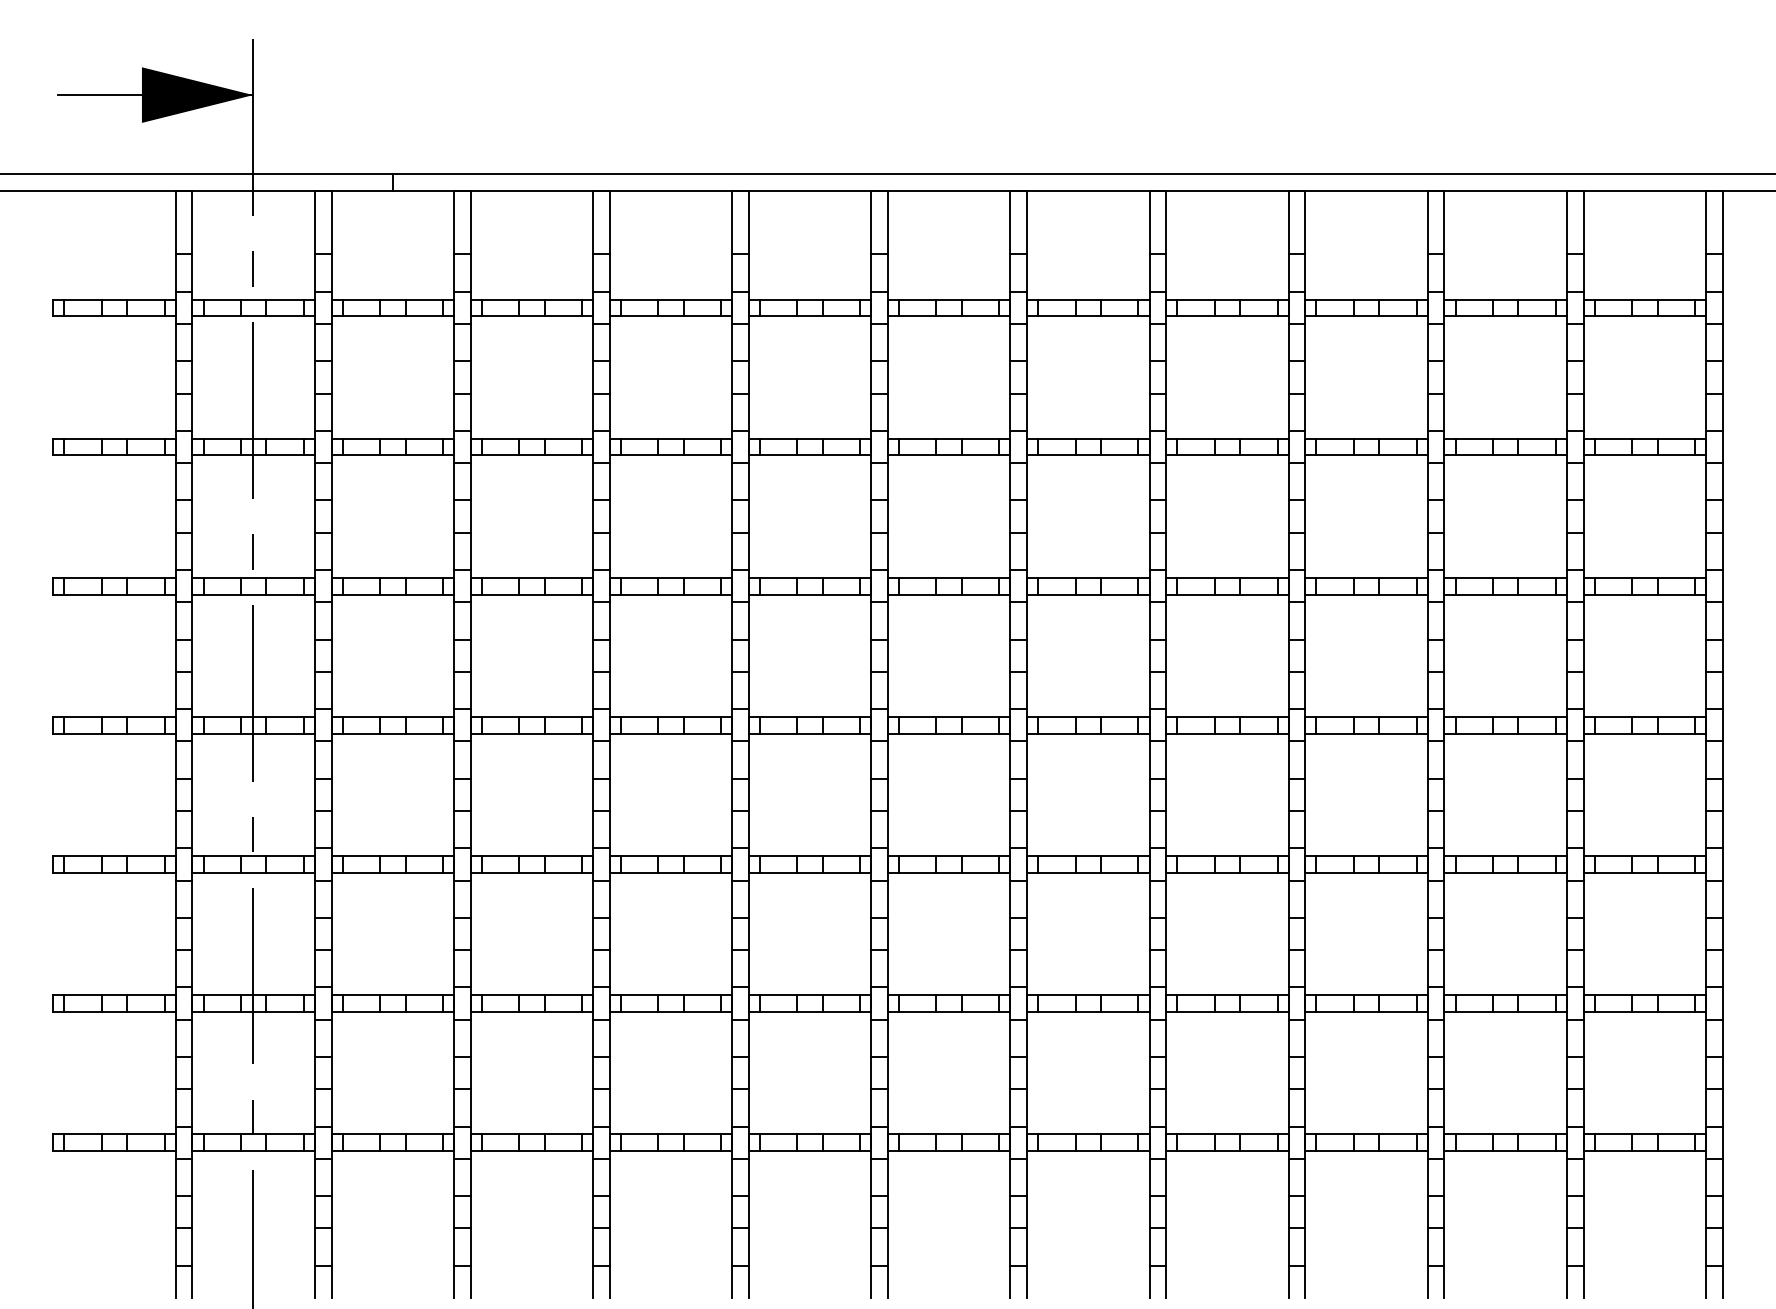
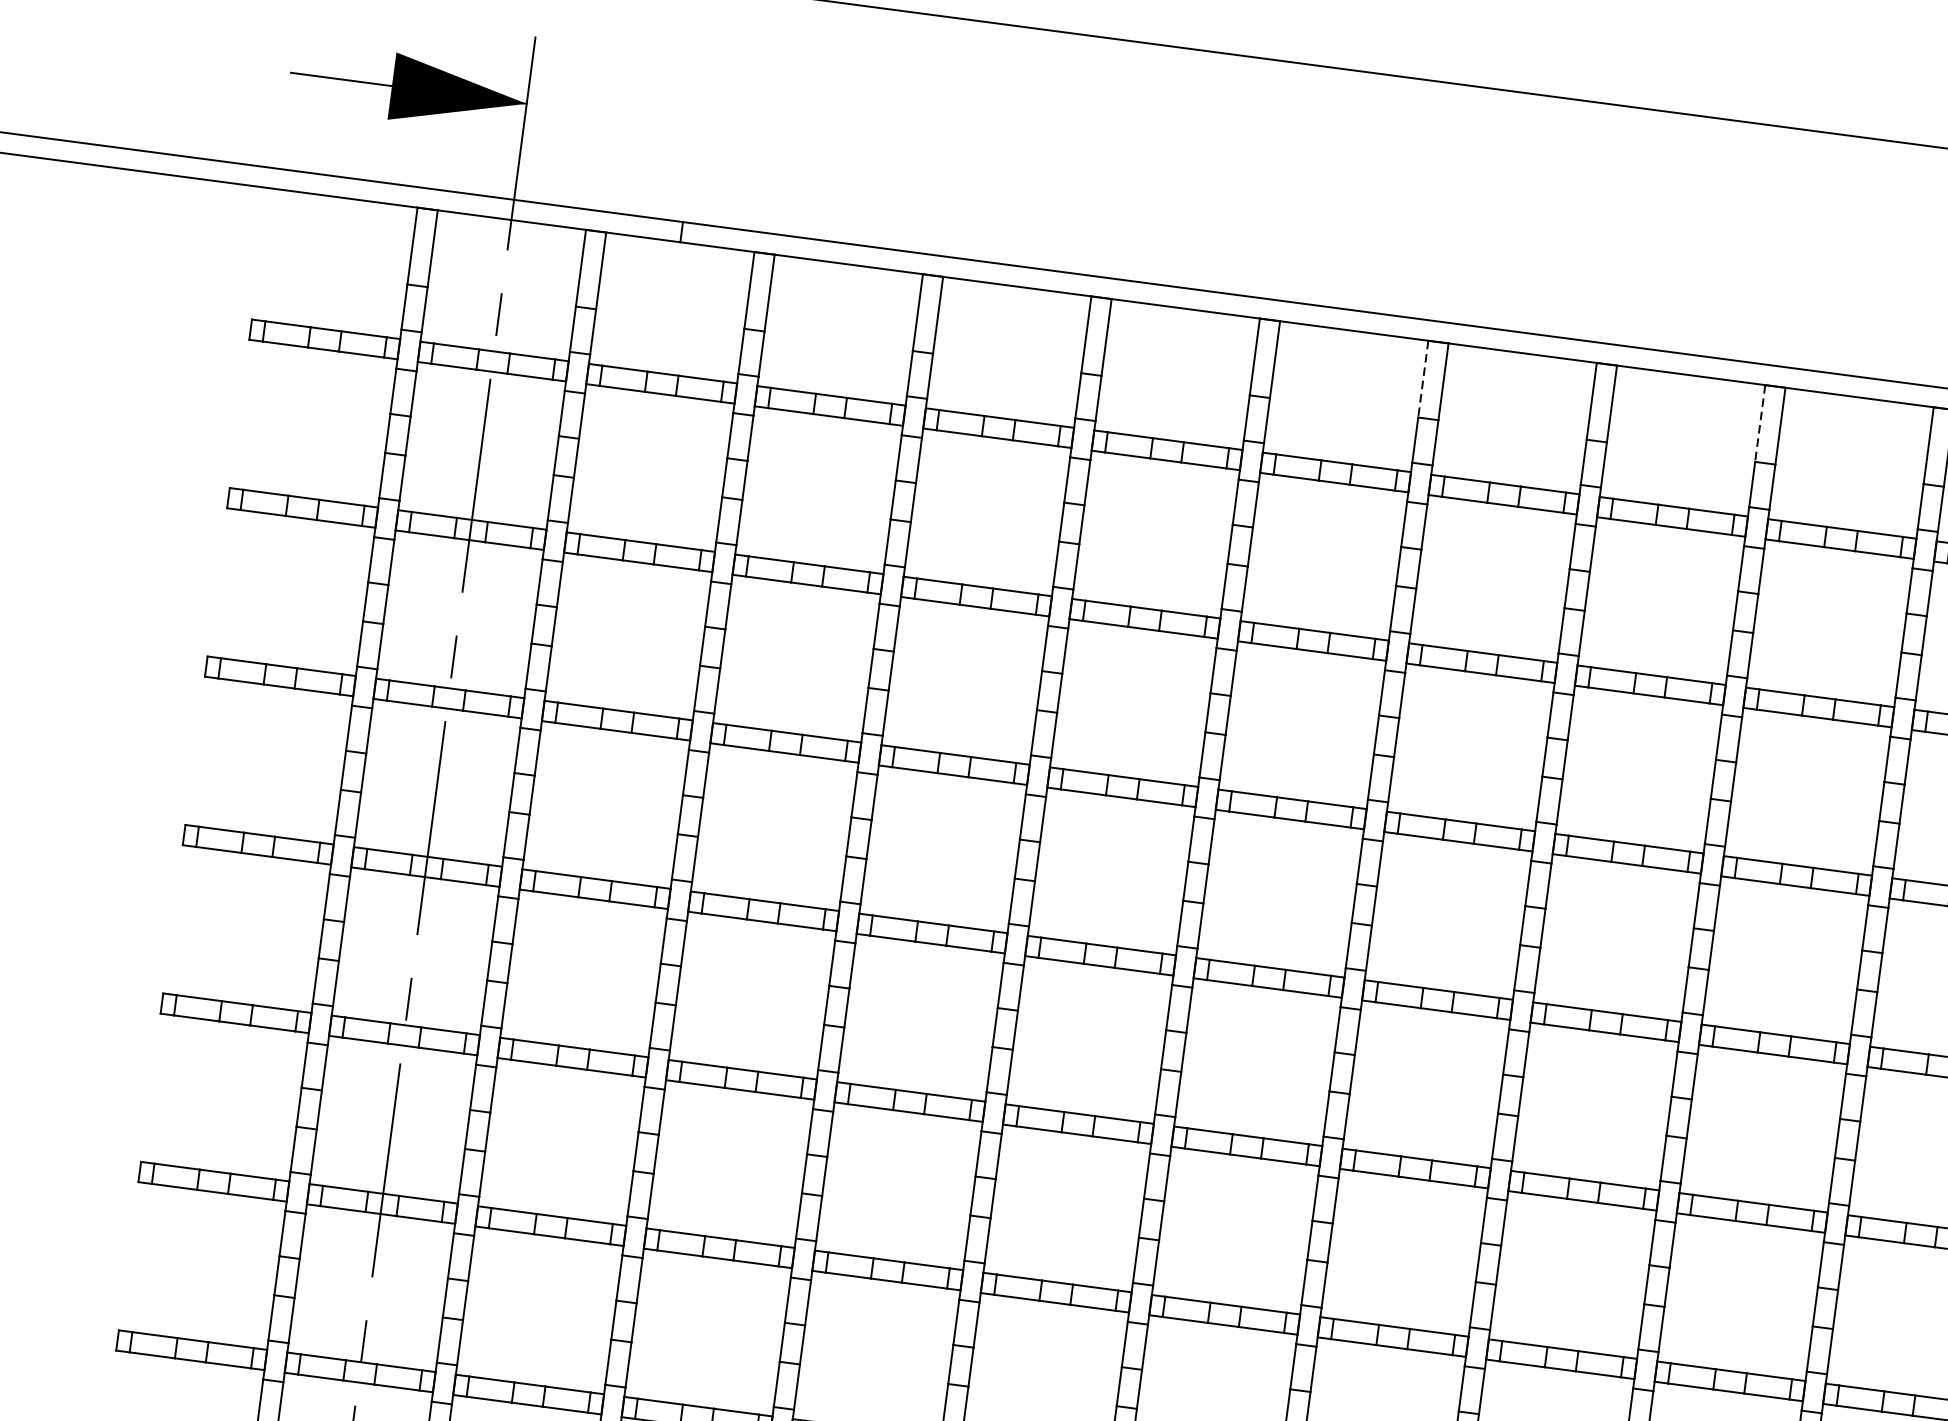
line: (1010, 222) -> (1423, 378), solid -> dashed
line: (1288, 222) -> (1760, 423), solid -> dashed

